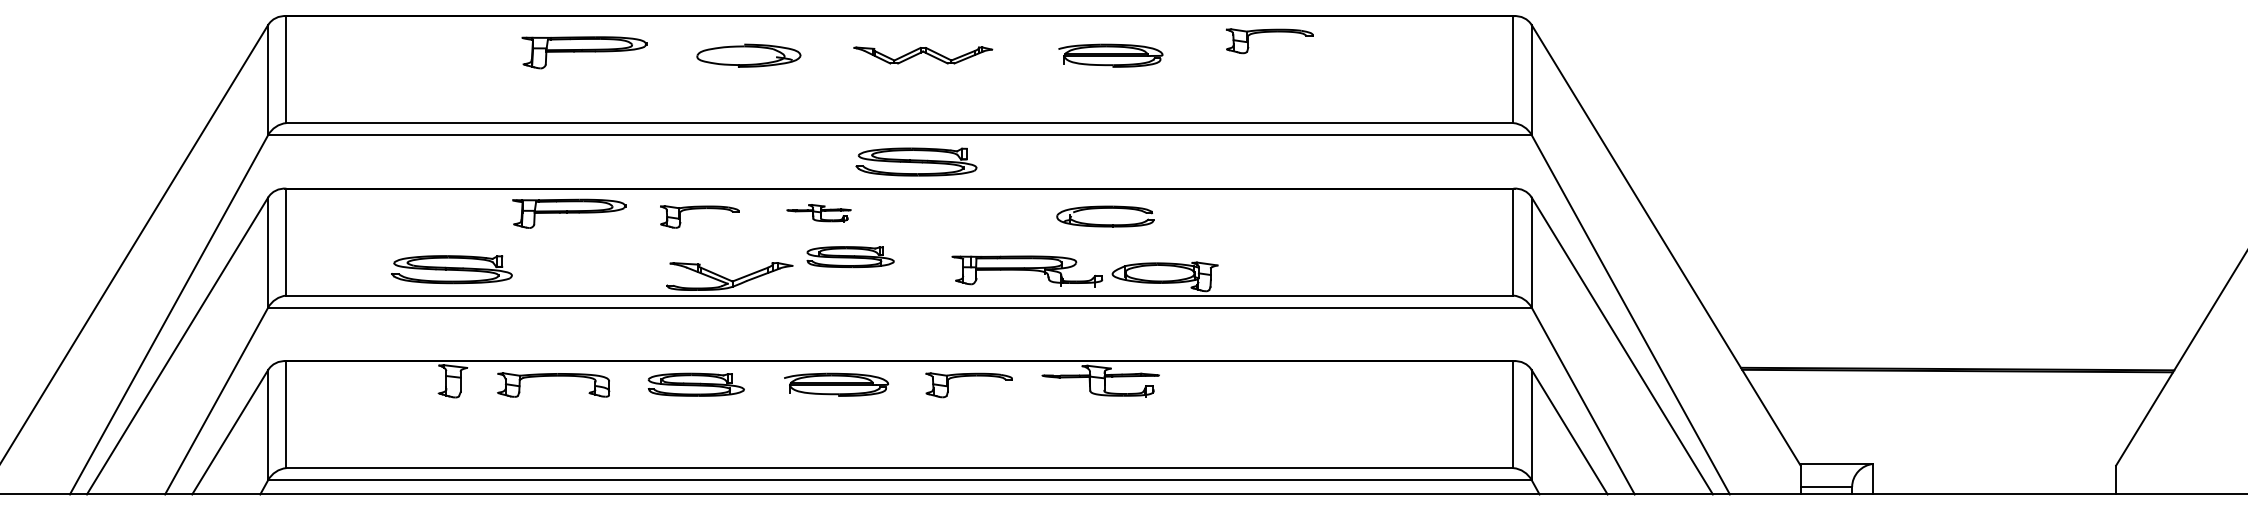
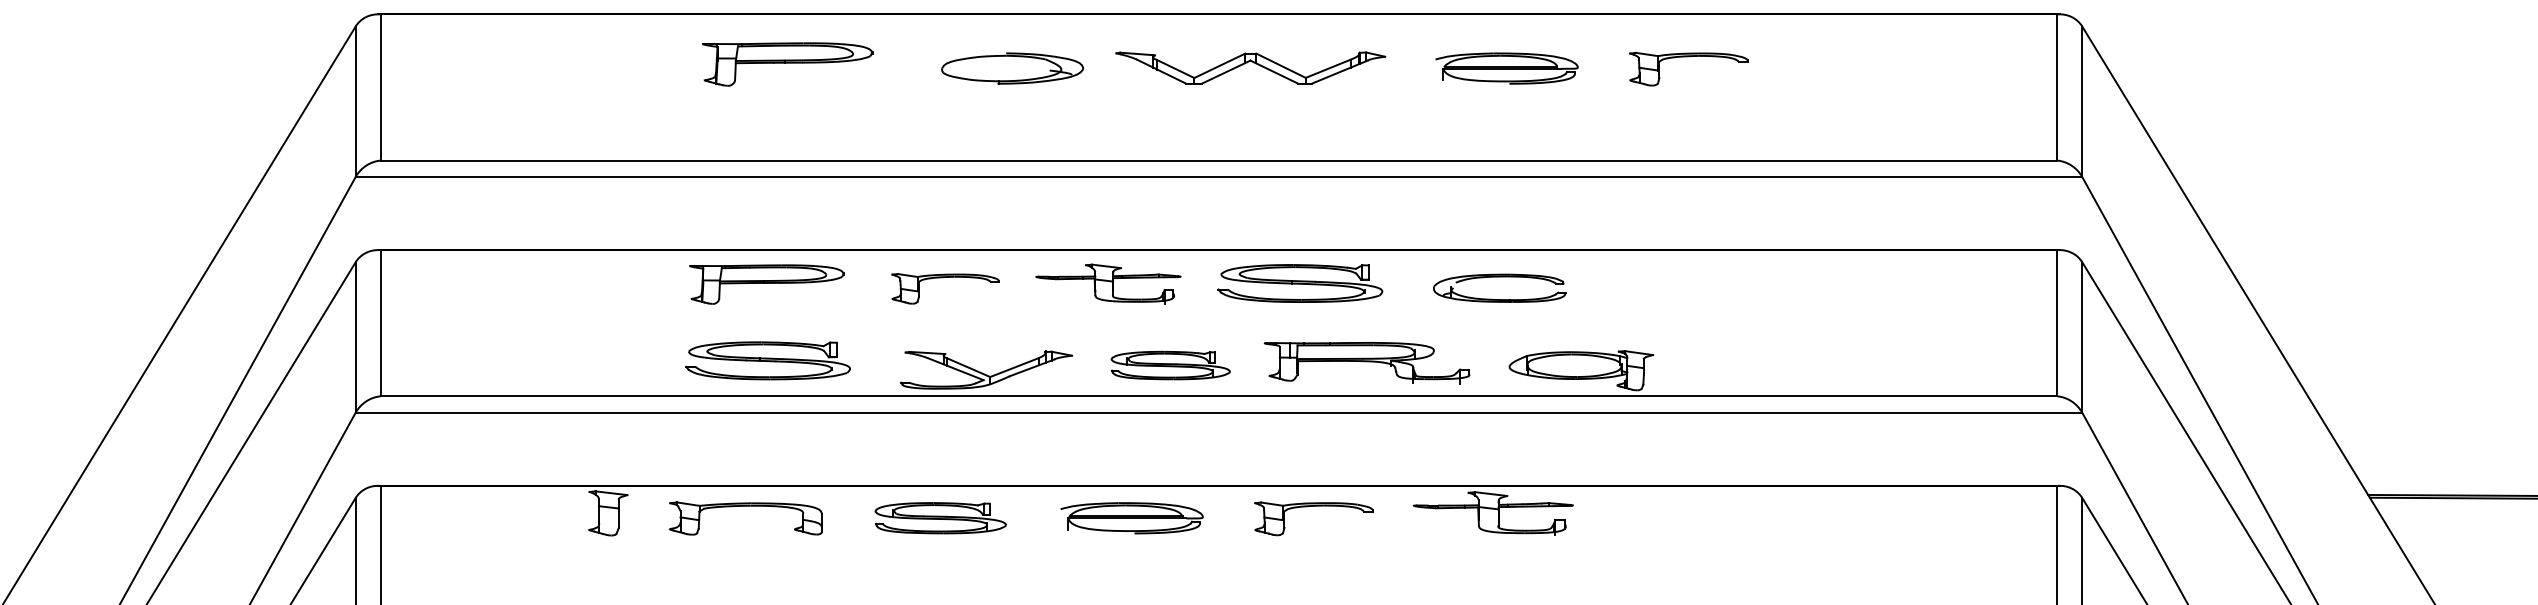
part: (1269, 32) -> (1688, 57), moved
part: (923, 55) -> (1251, 68), size x1.43
part: (916, 161) -> (1300, 282), moved
part: (818, 213) -> (1107, 284), size x1.67
part: (850, 257) -> (1170, 366), moved
part: (451, 269) -> (767, 360), moved
part: (1027, 271) -> (1367, 363), moved

